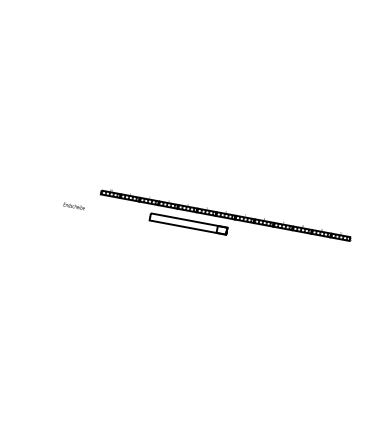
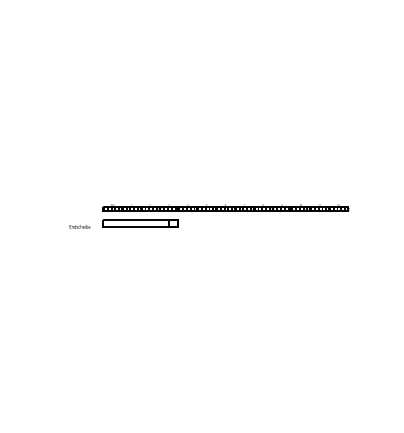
part: (188, 224) -> (140, 223), moved

